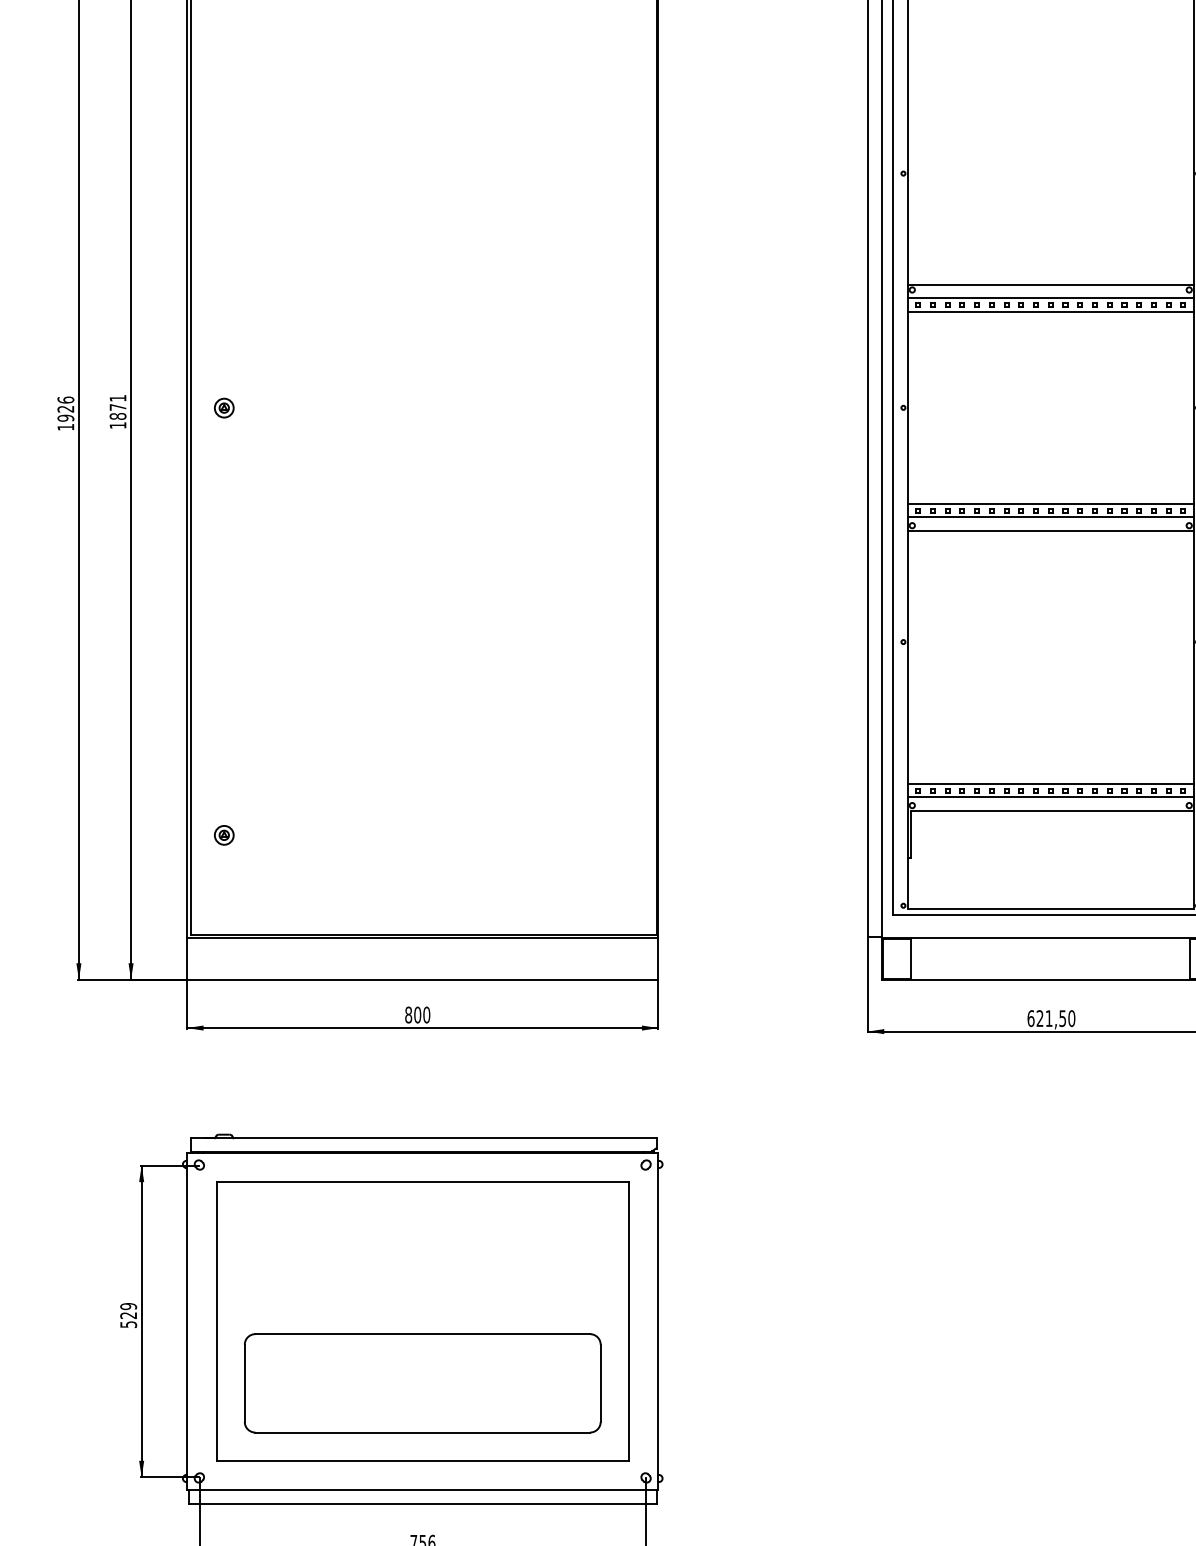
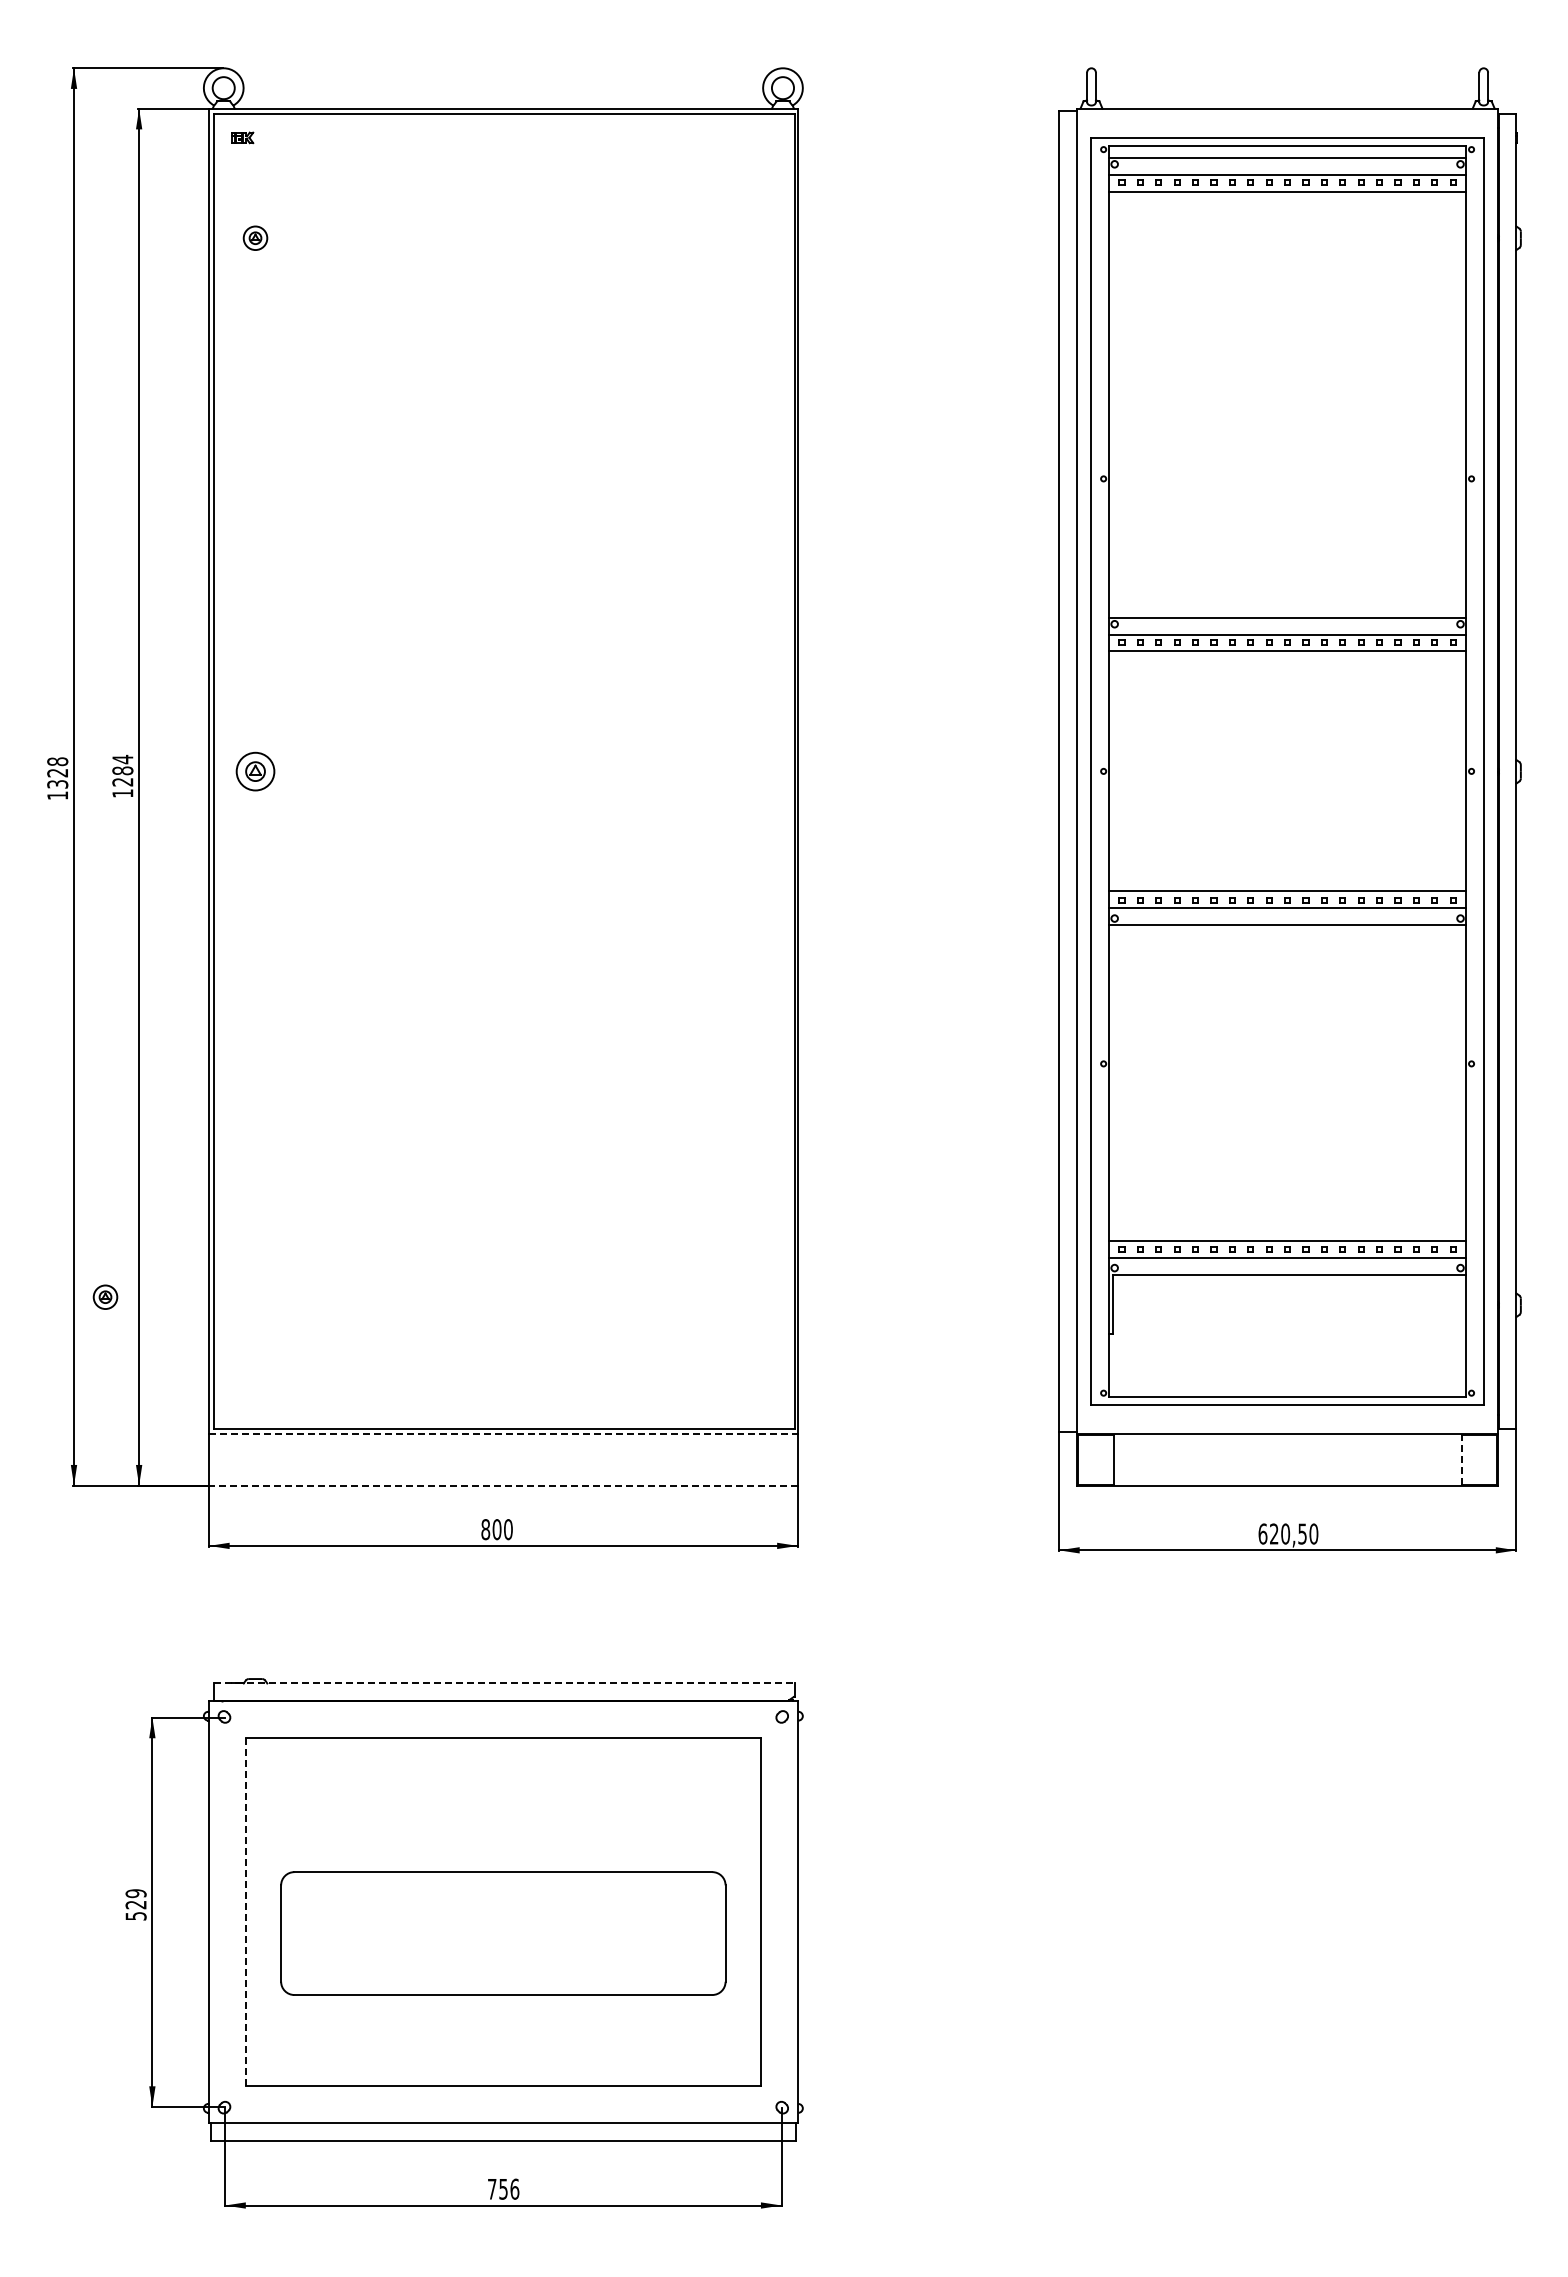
text: (117, 407) -> (122, 770), 1871 -> 1284
part: (224, 407) -> (255, 771), size x1.6
text: (65, 408) -> (57, 772), 1926 -> 1328
part: (224, 834) -> (105, 1296), moved
line: (422, 938) -> (503, 1434), solid -> dashed
line: (1190, 958) -> (1461, 1459), solid -> dashed
line: (422, 979) -> (502, 1485), solid -> dashed
text: (1049, 1018) -> (1285, 1533), 621,50 -> 620,50
line: (423, 1138) -> (504, 1683), solid -> dashed
line: (216, 1320) -> (245, 1911), solid -> dashed
part: (422, 1383) -> (503, 1933), moved

